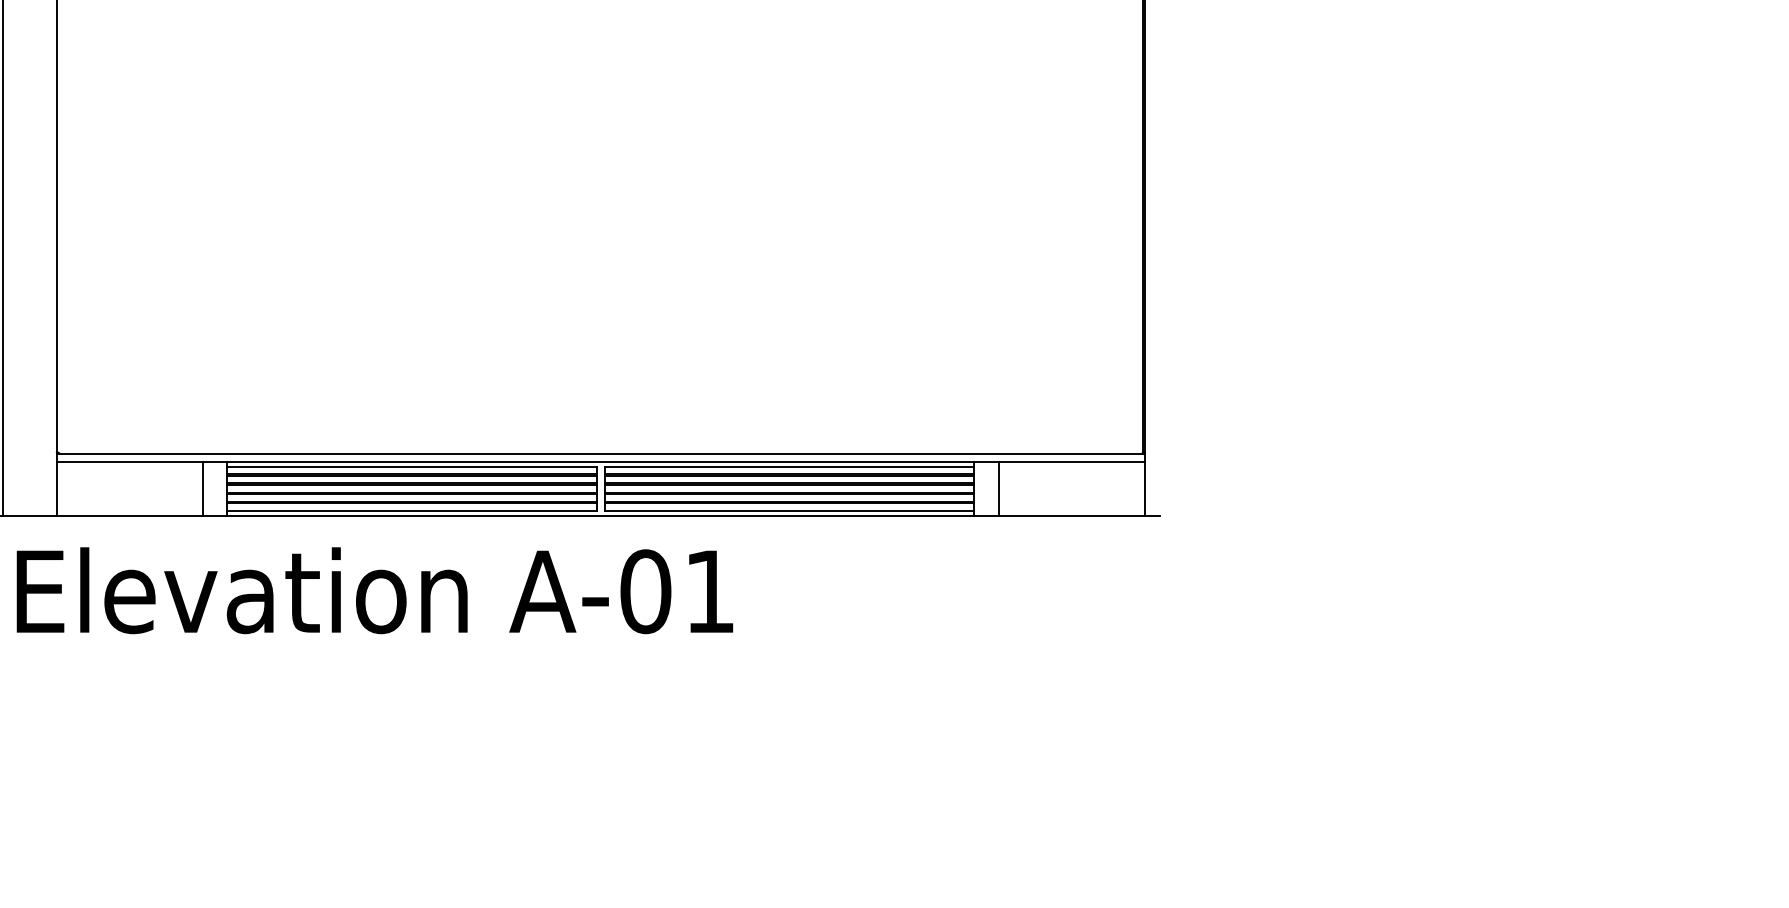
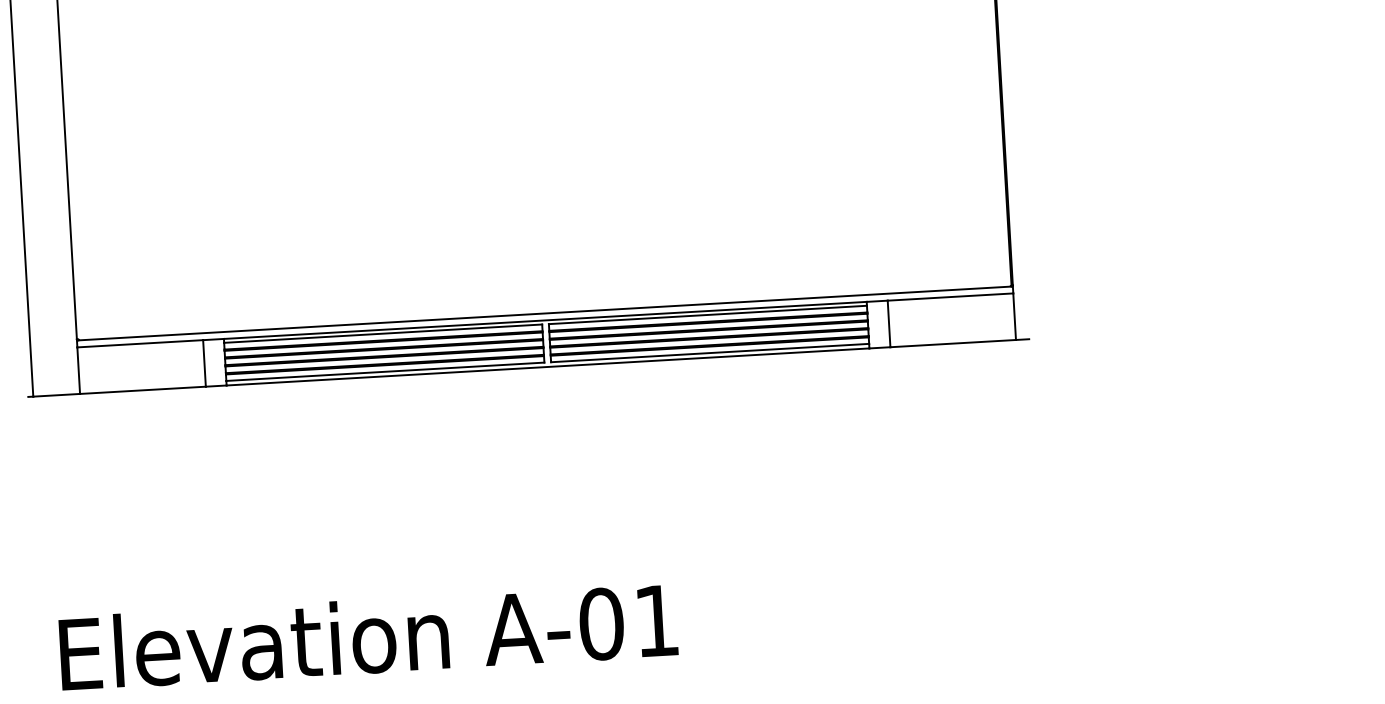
text: (374, 590) -> (368, 636), moved

